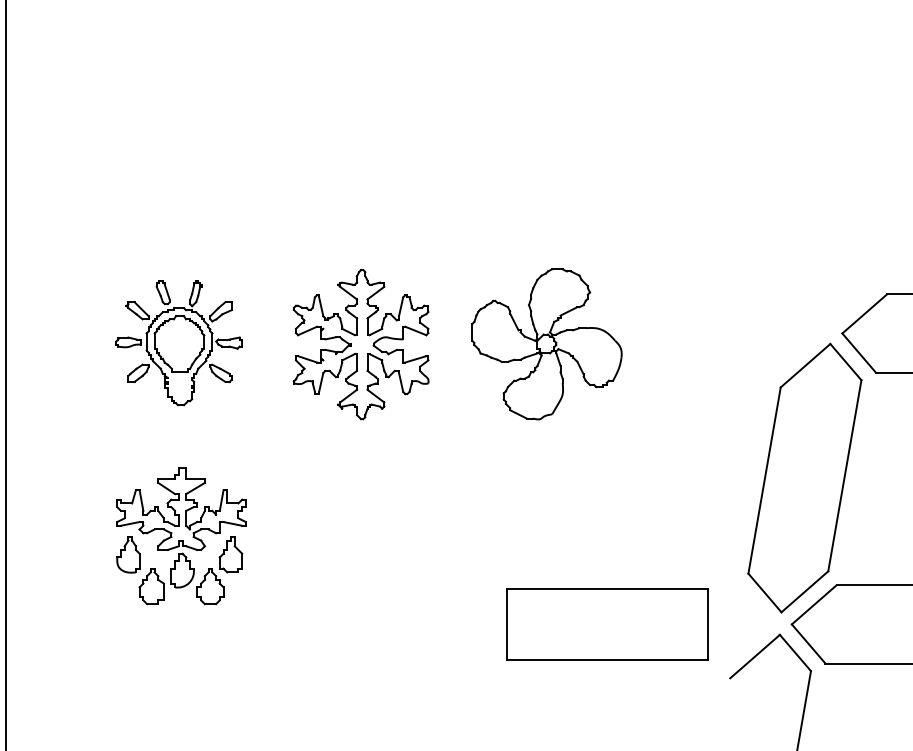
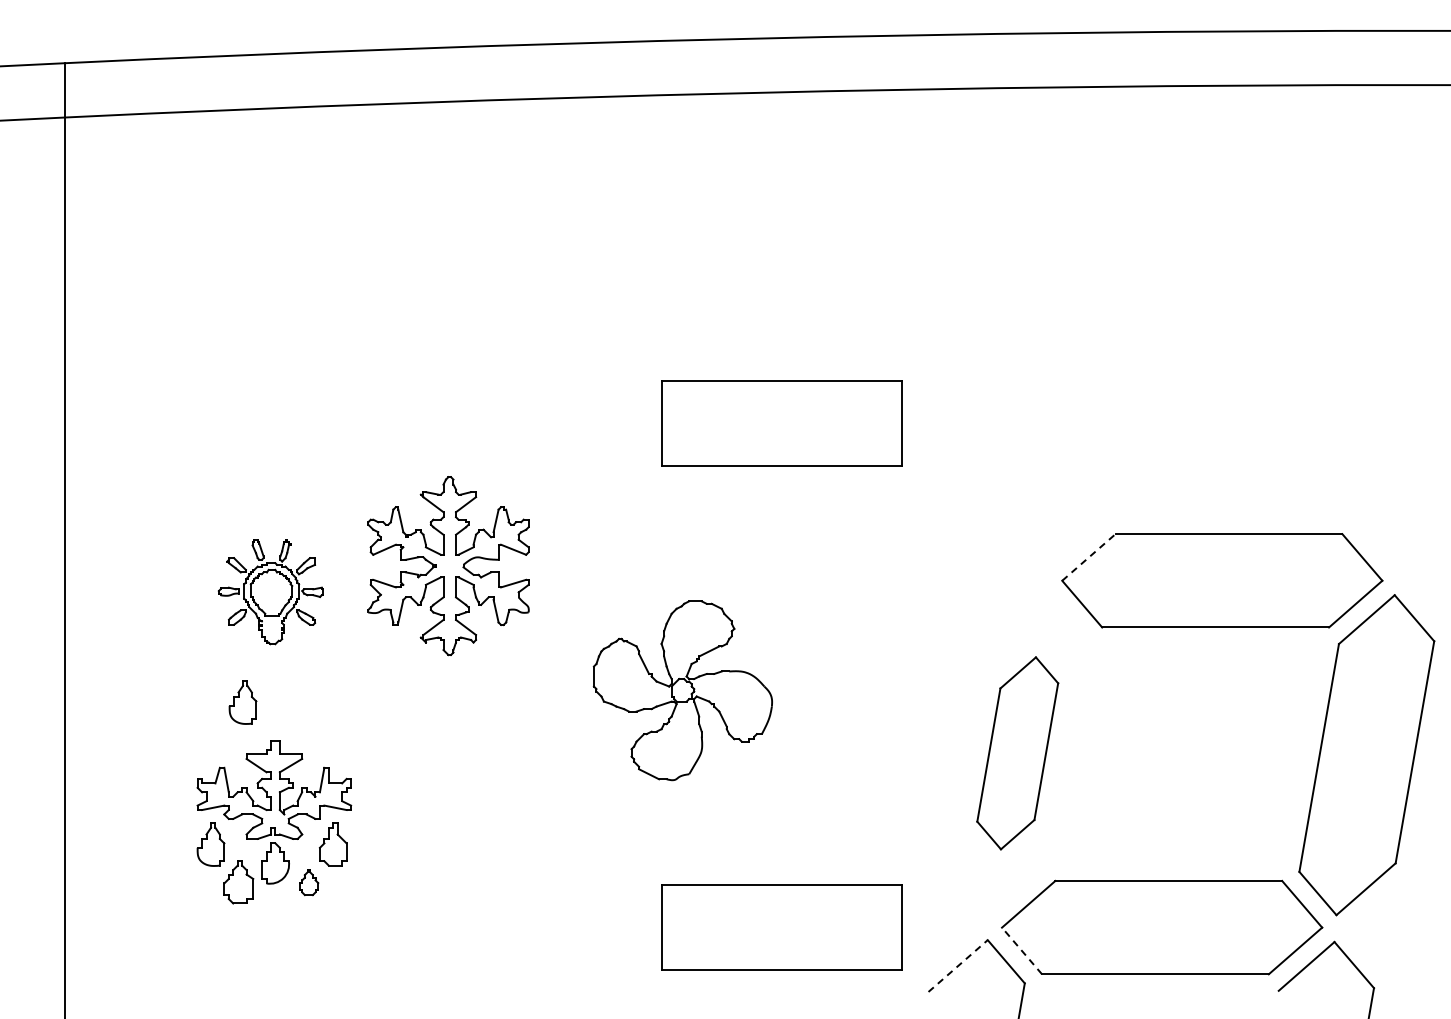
part: (606, 201) -> (781, 423), added
line: (865, 313) -> (1089, 557), solid -> dashed
part: (178, 343) -> (270, 592), size x0.7
part: (361, 344) -> (448, 566), moved
part: (546, 344) -> (682, 690), moved
part: (154, 435) -> (242, 702), added
part: (804, 478) -> (1017, 753), size x0.6
part: (210, 586) -> (308, 882), size x0.6
line: (809, 643) -> (1022, 950), solid -> dashed
line: (755, 656) -> (958, 965), solid -> dashed

